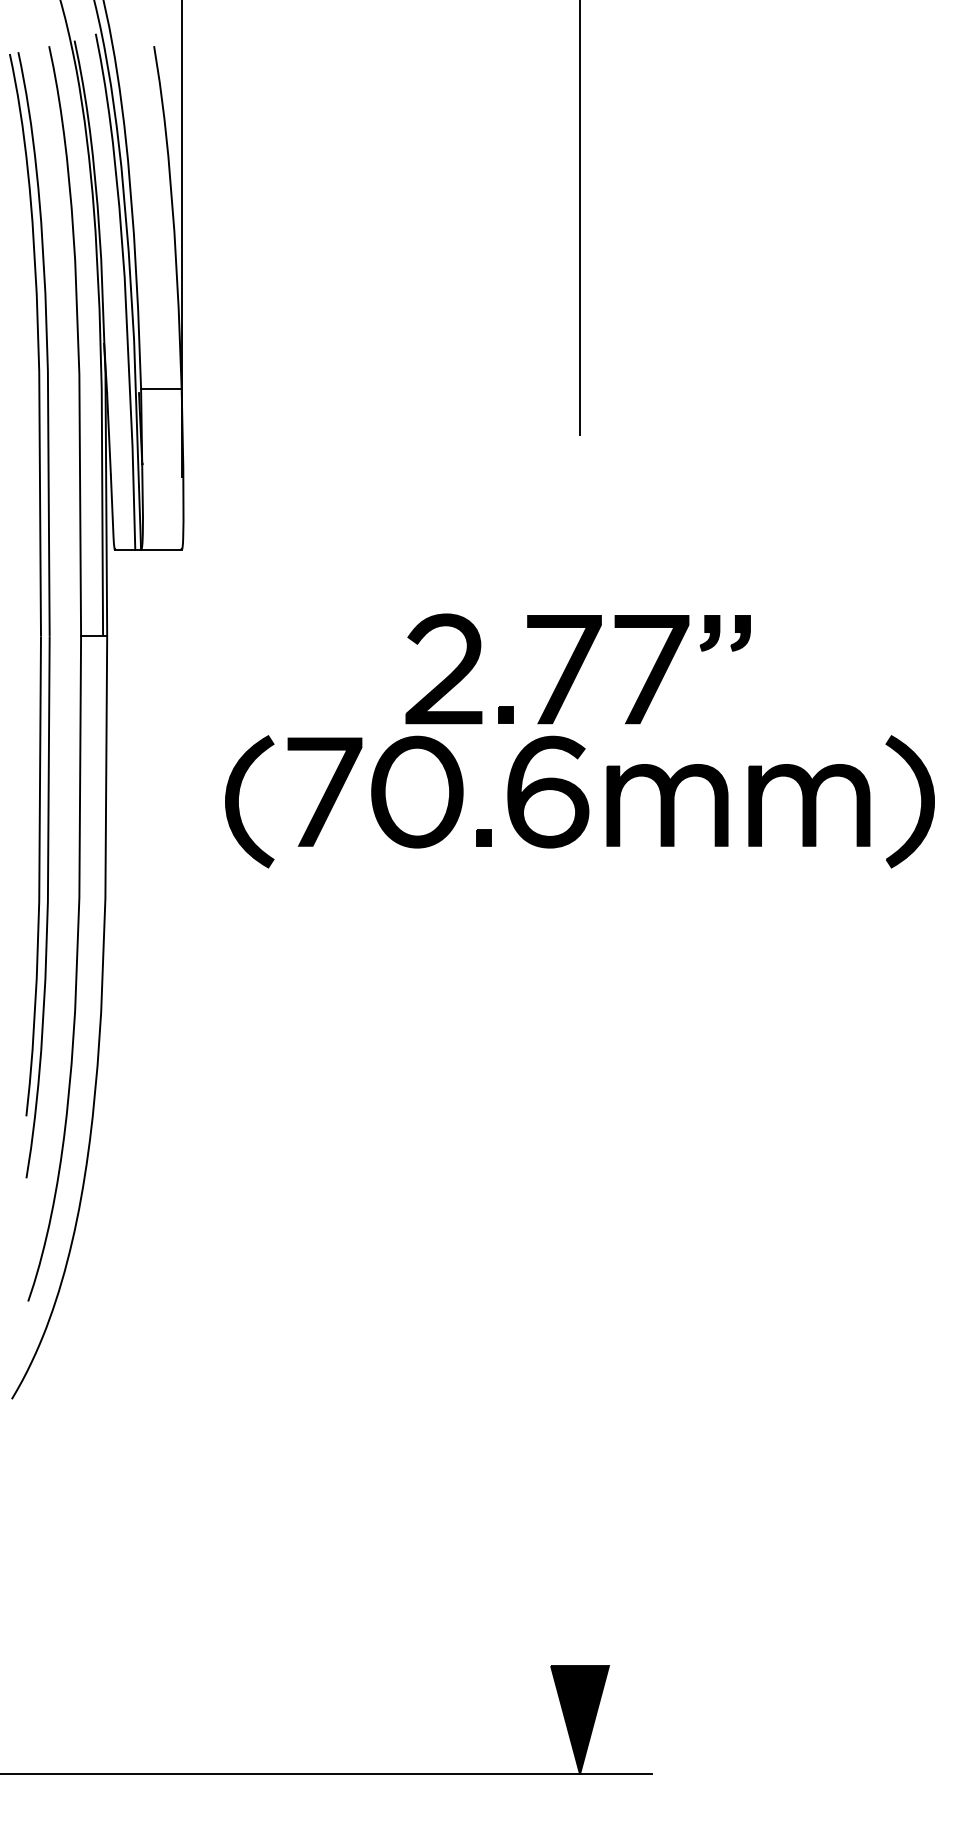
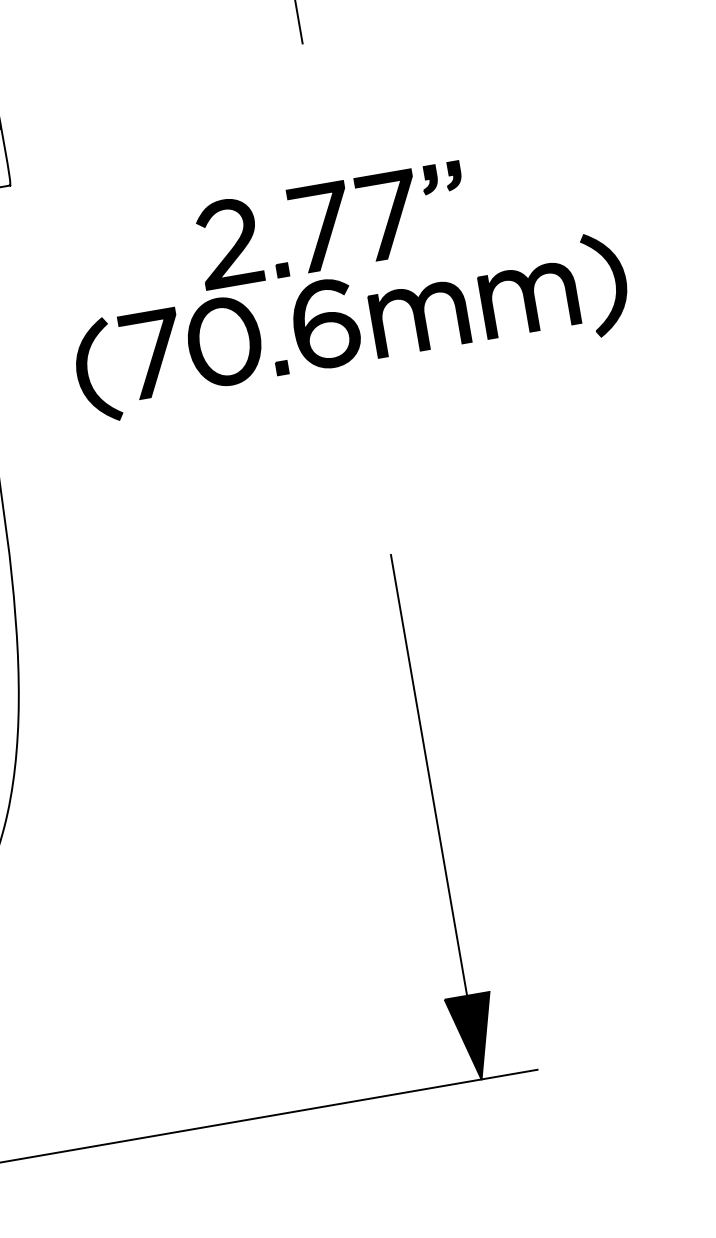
line: (580, 1434) -> (436, 816), added

